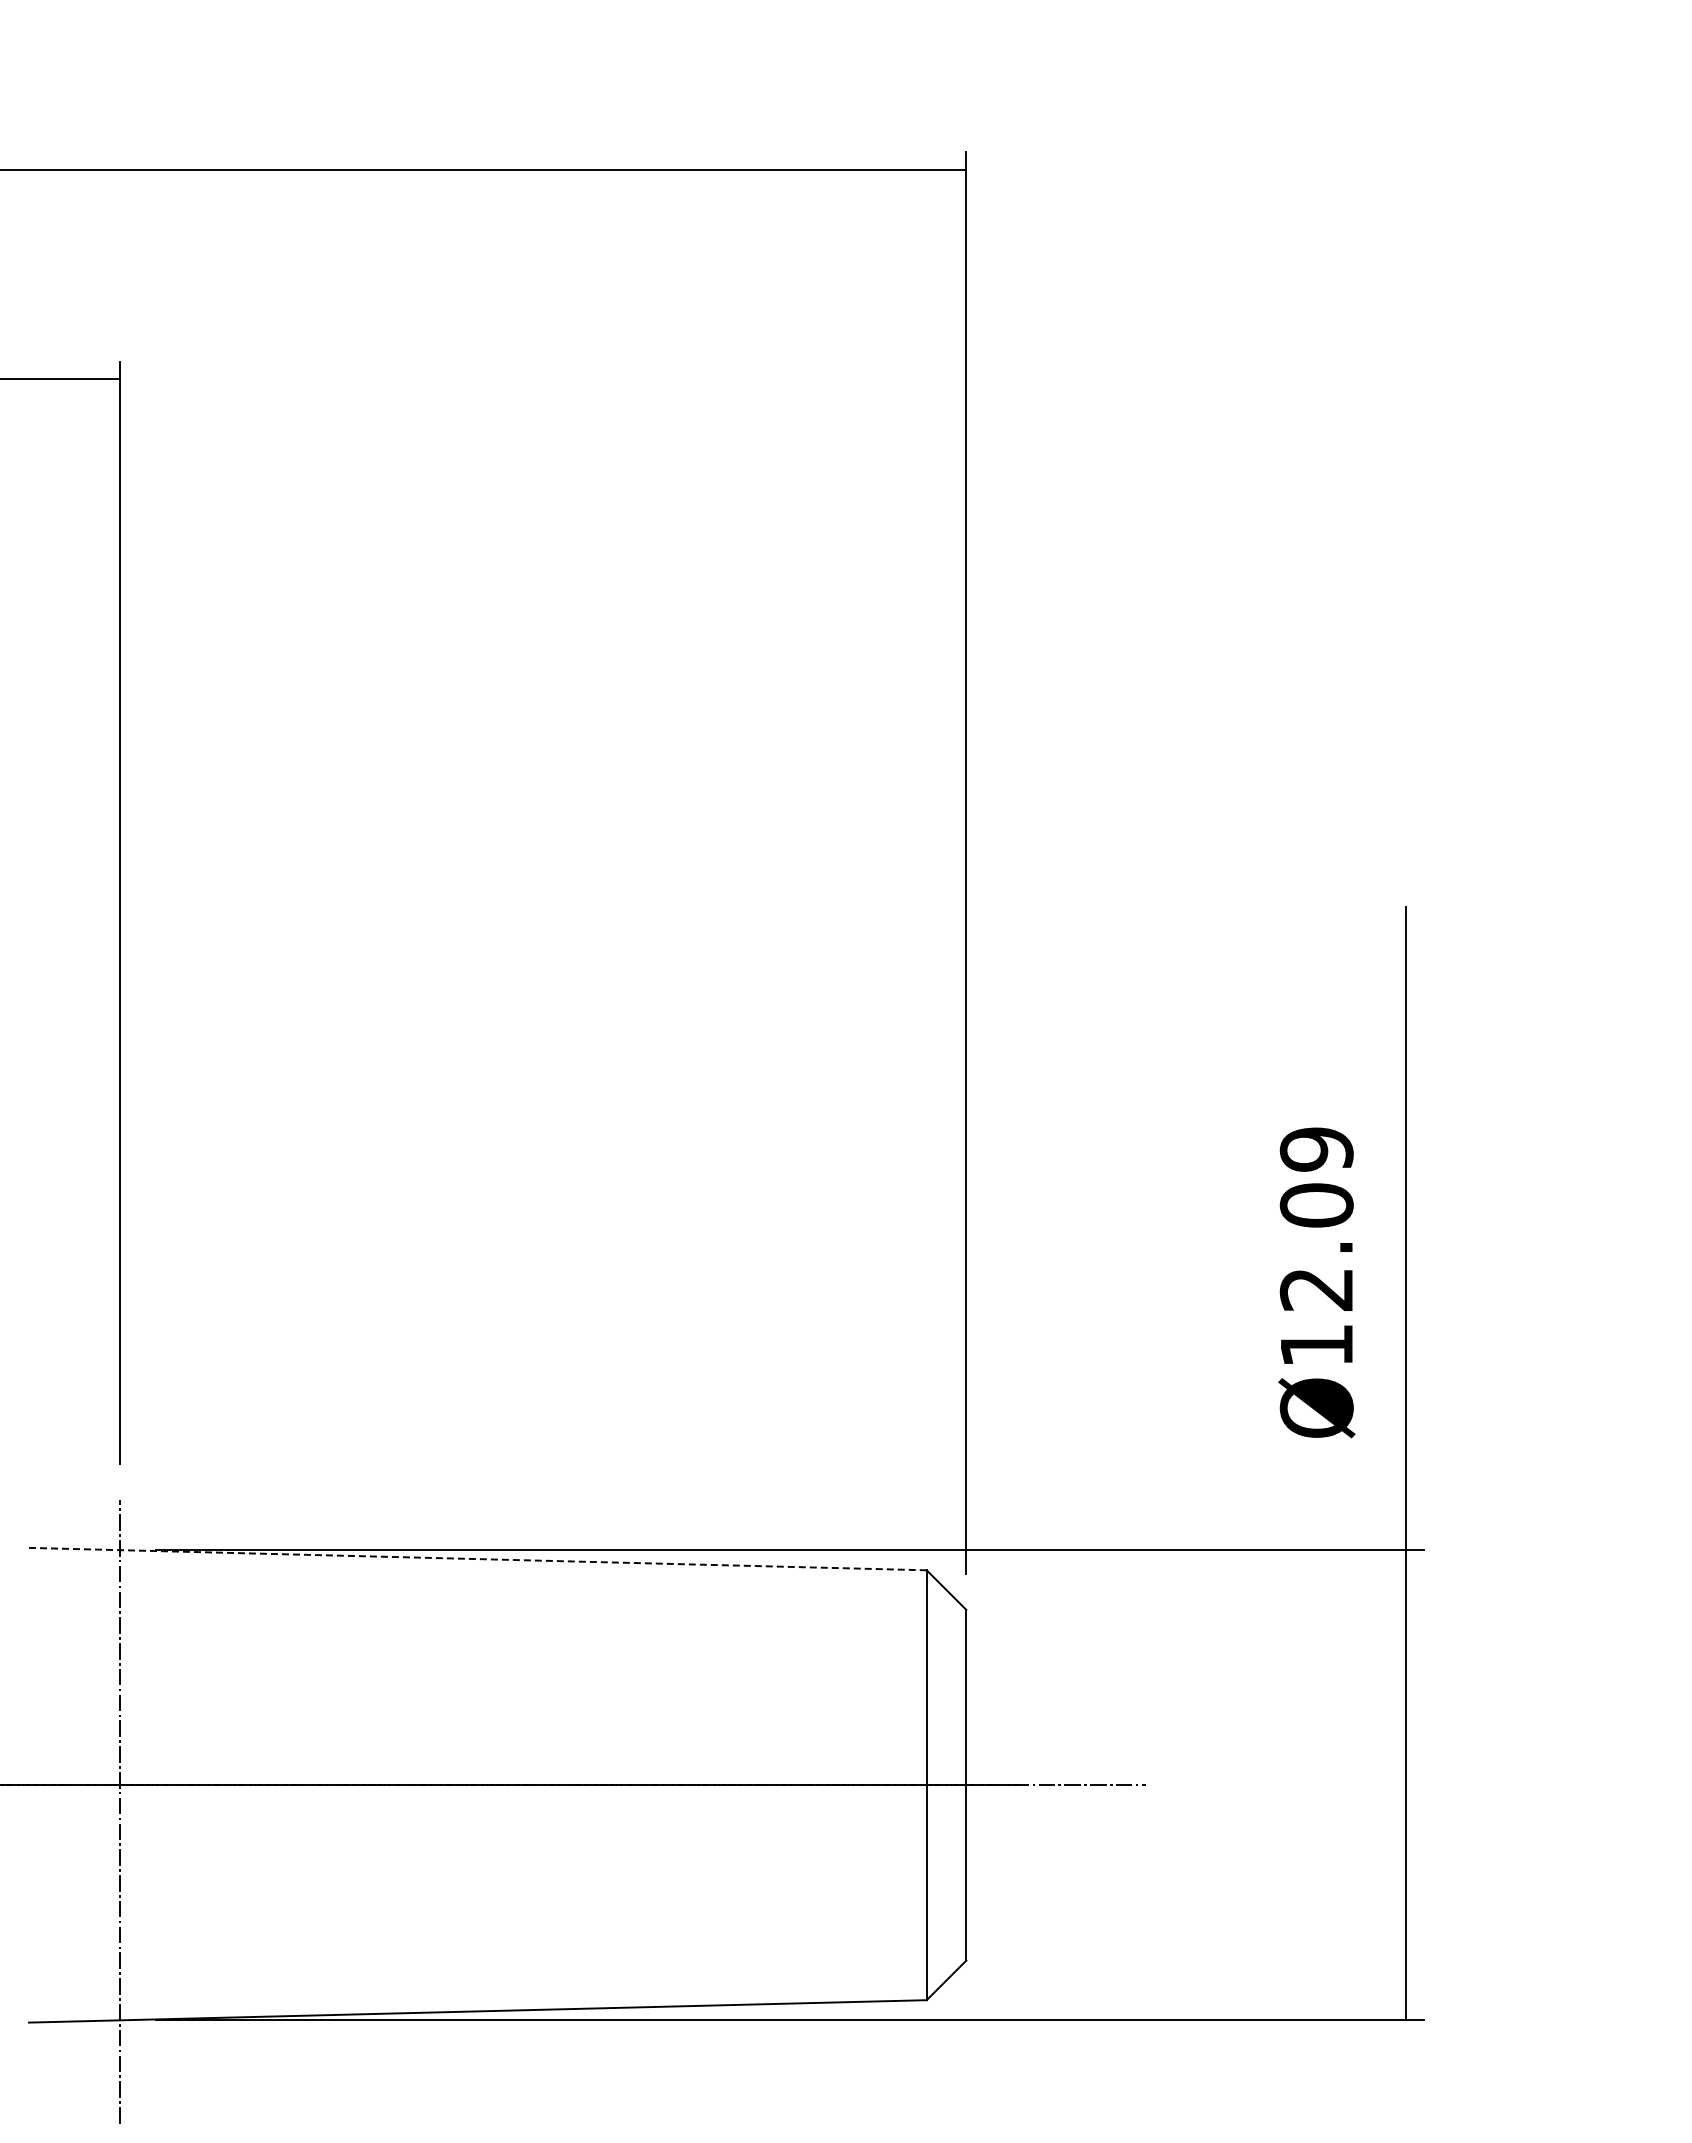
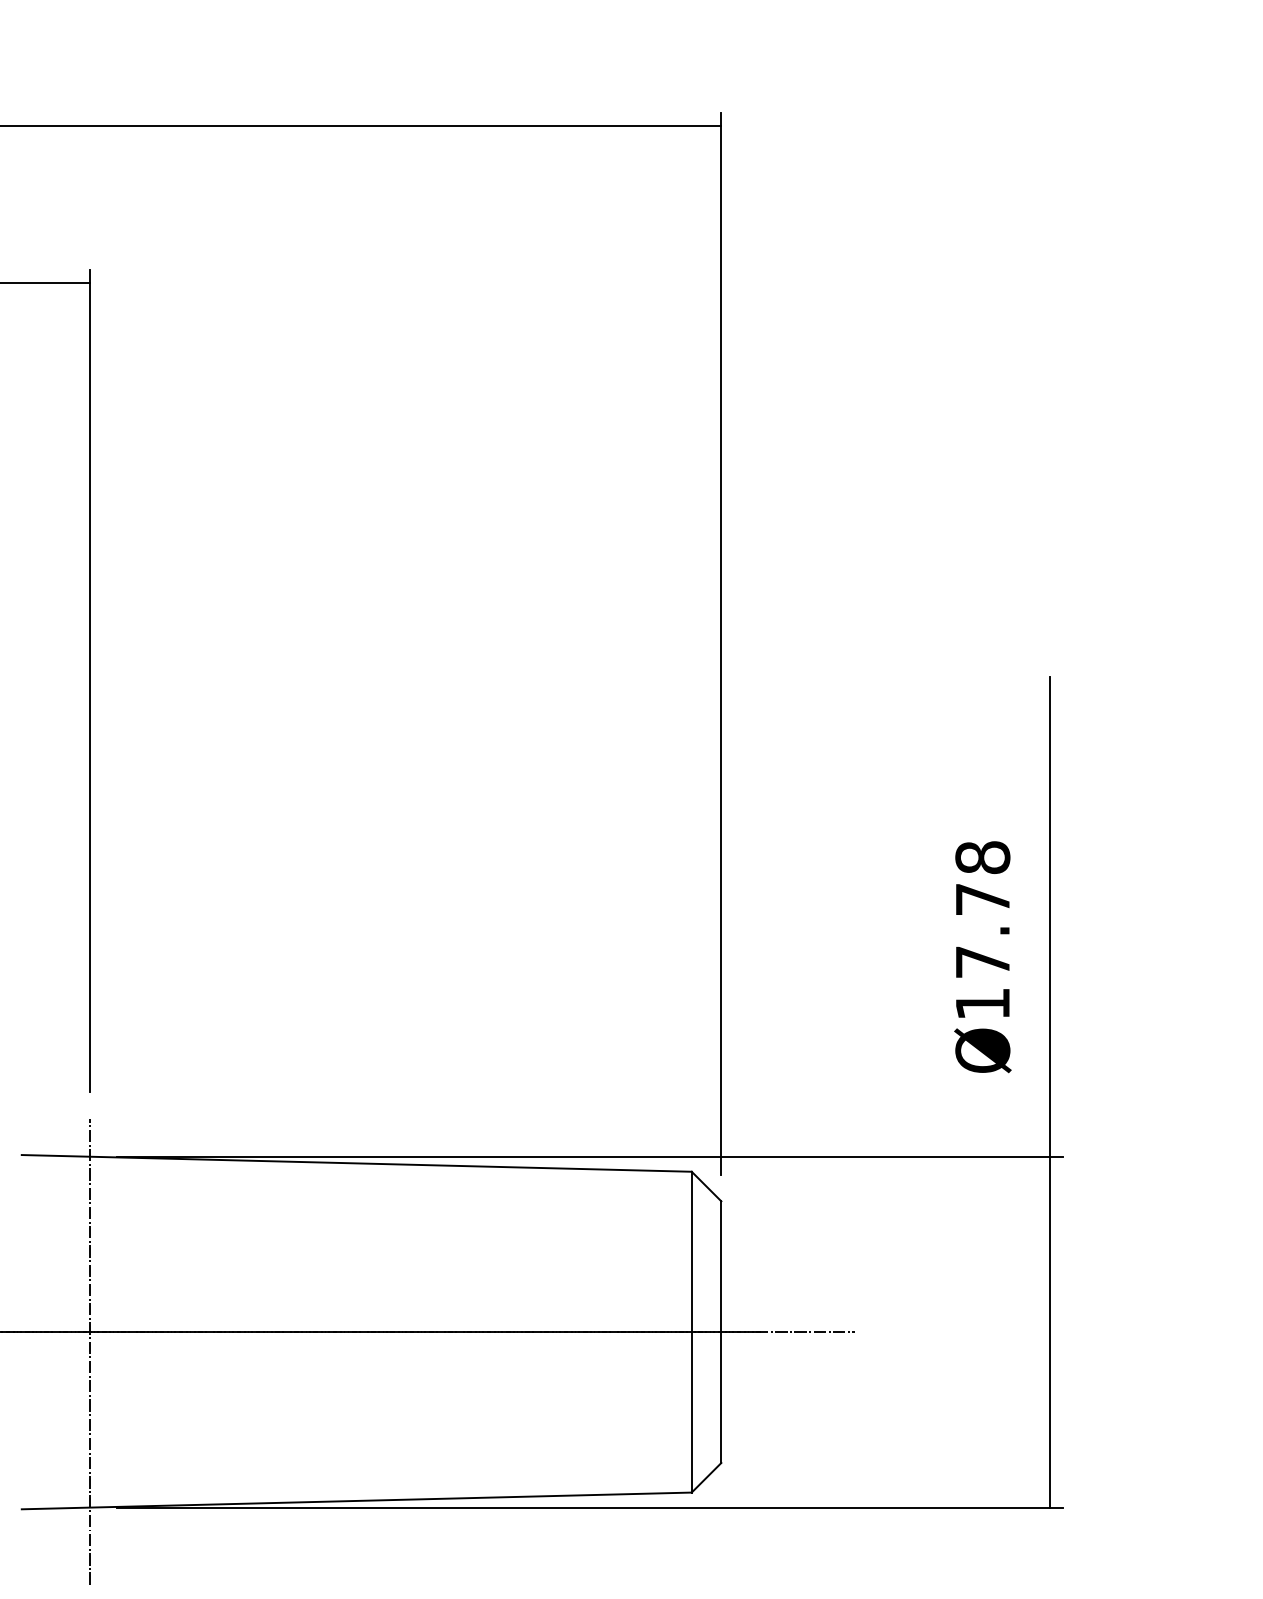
text: (1316, 1218) -> (982, 909), Ø12.09 -> Ø17.78
line: (477, 1559) -> (356, 1163), dashed -> solid

